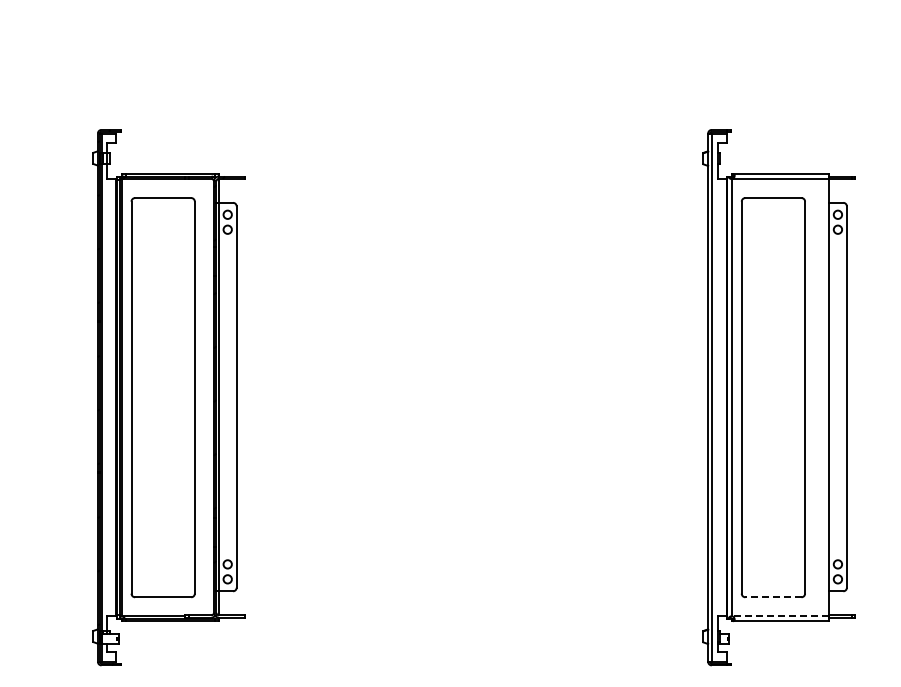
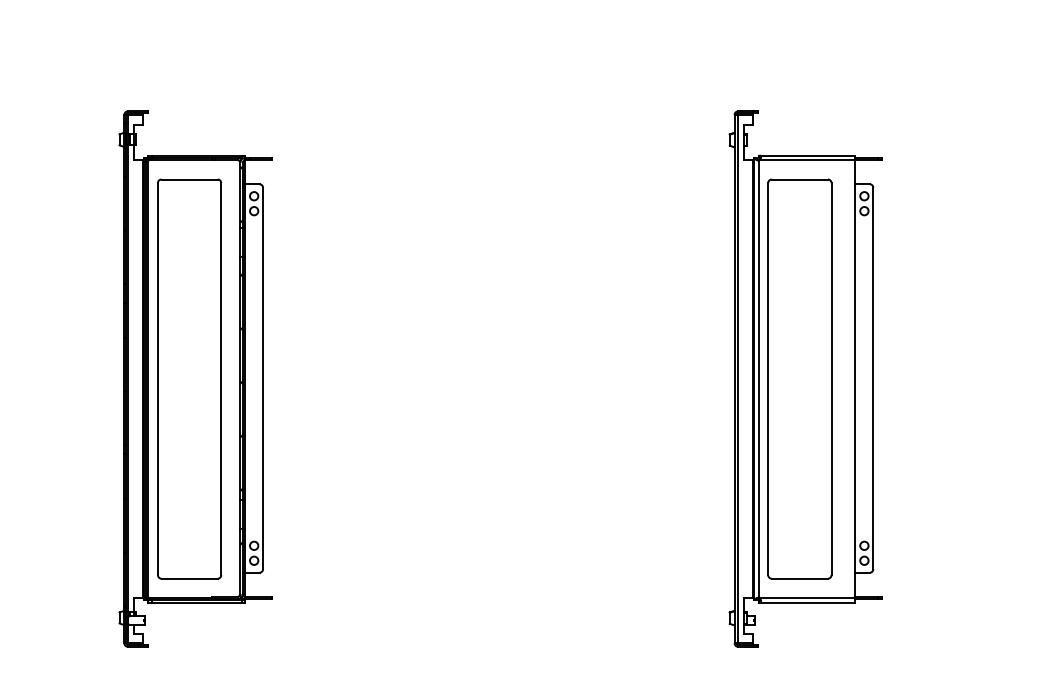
line: (773, 597) -> (799, 578), dashed -> solid
line: (780, 616) -> (806, 597), dashed -> solid

